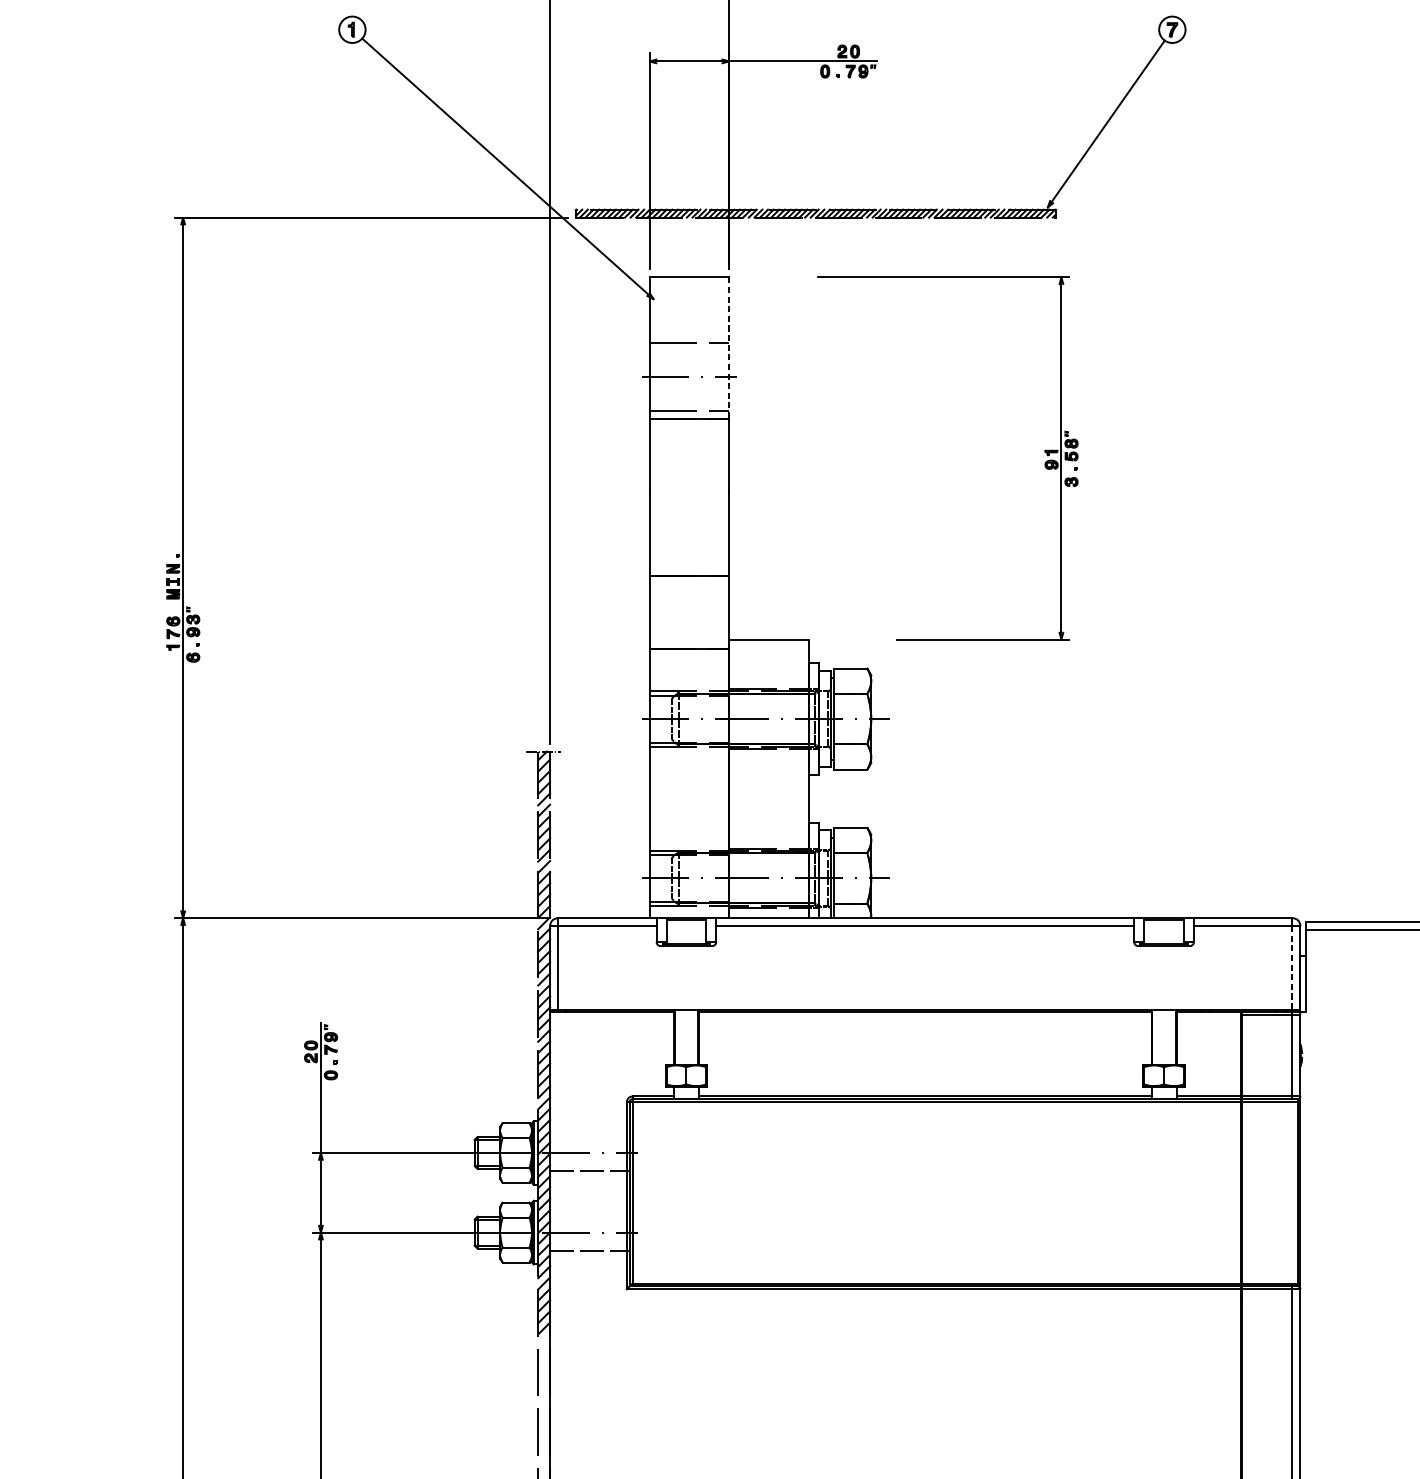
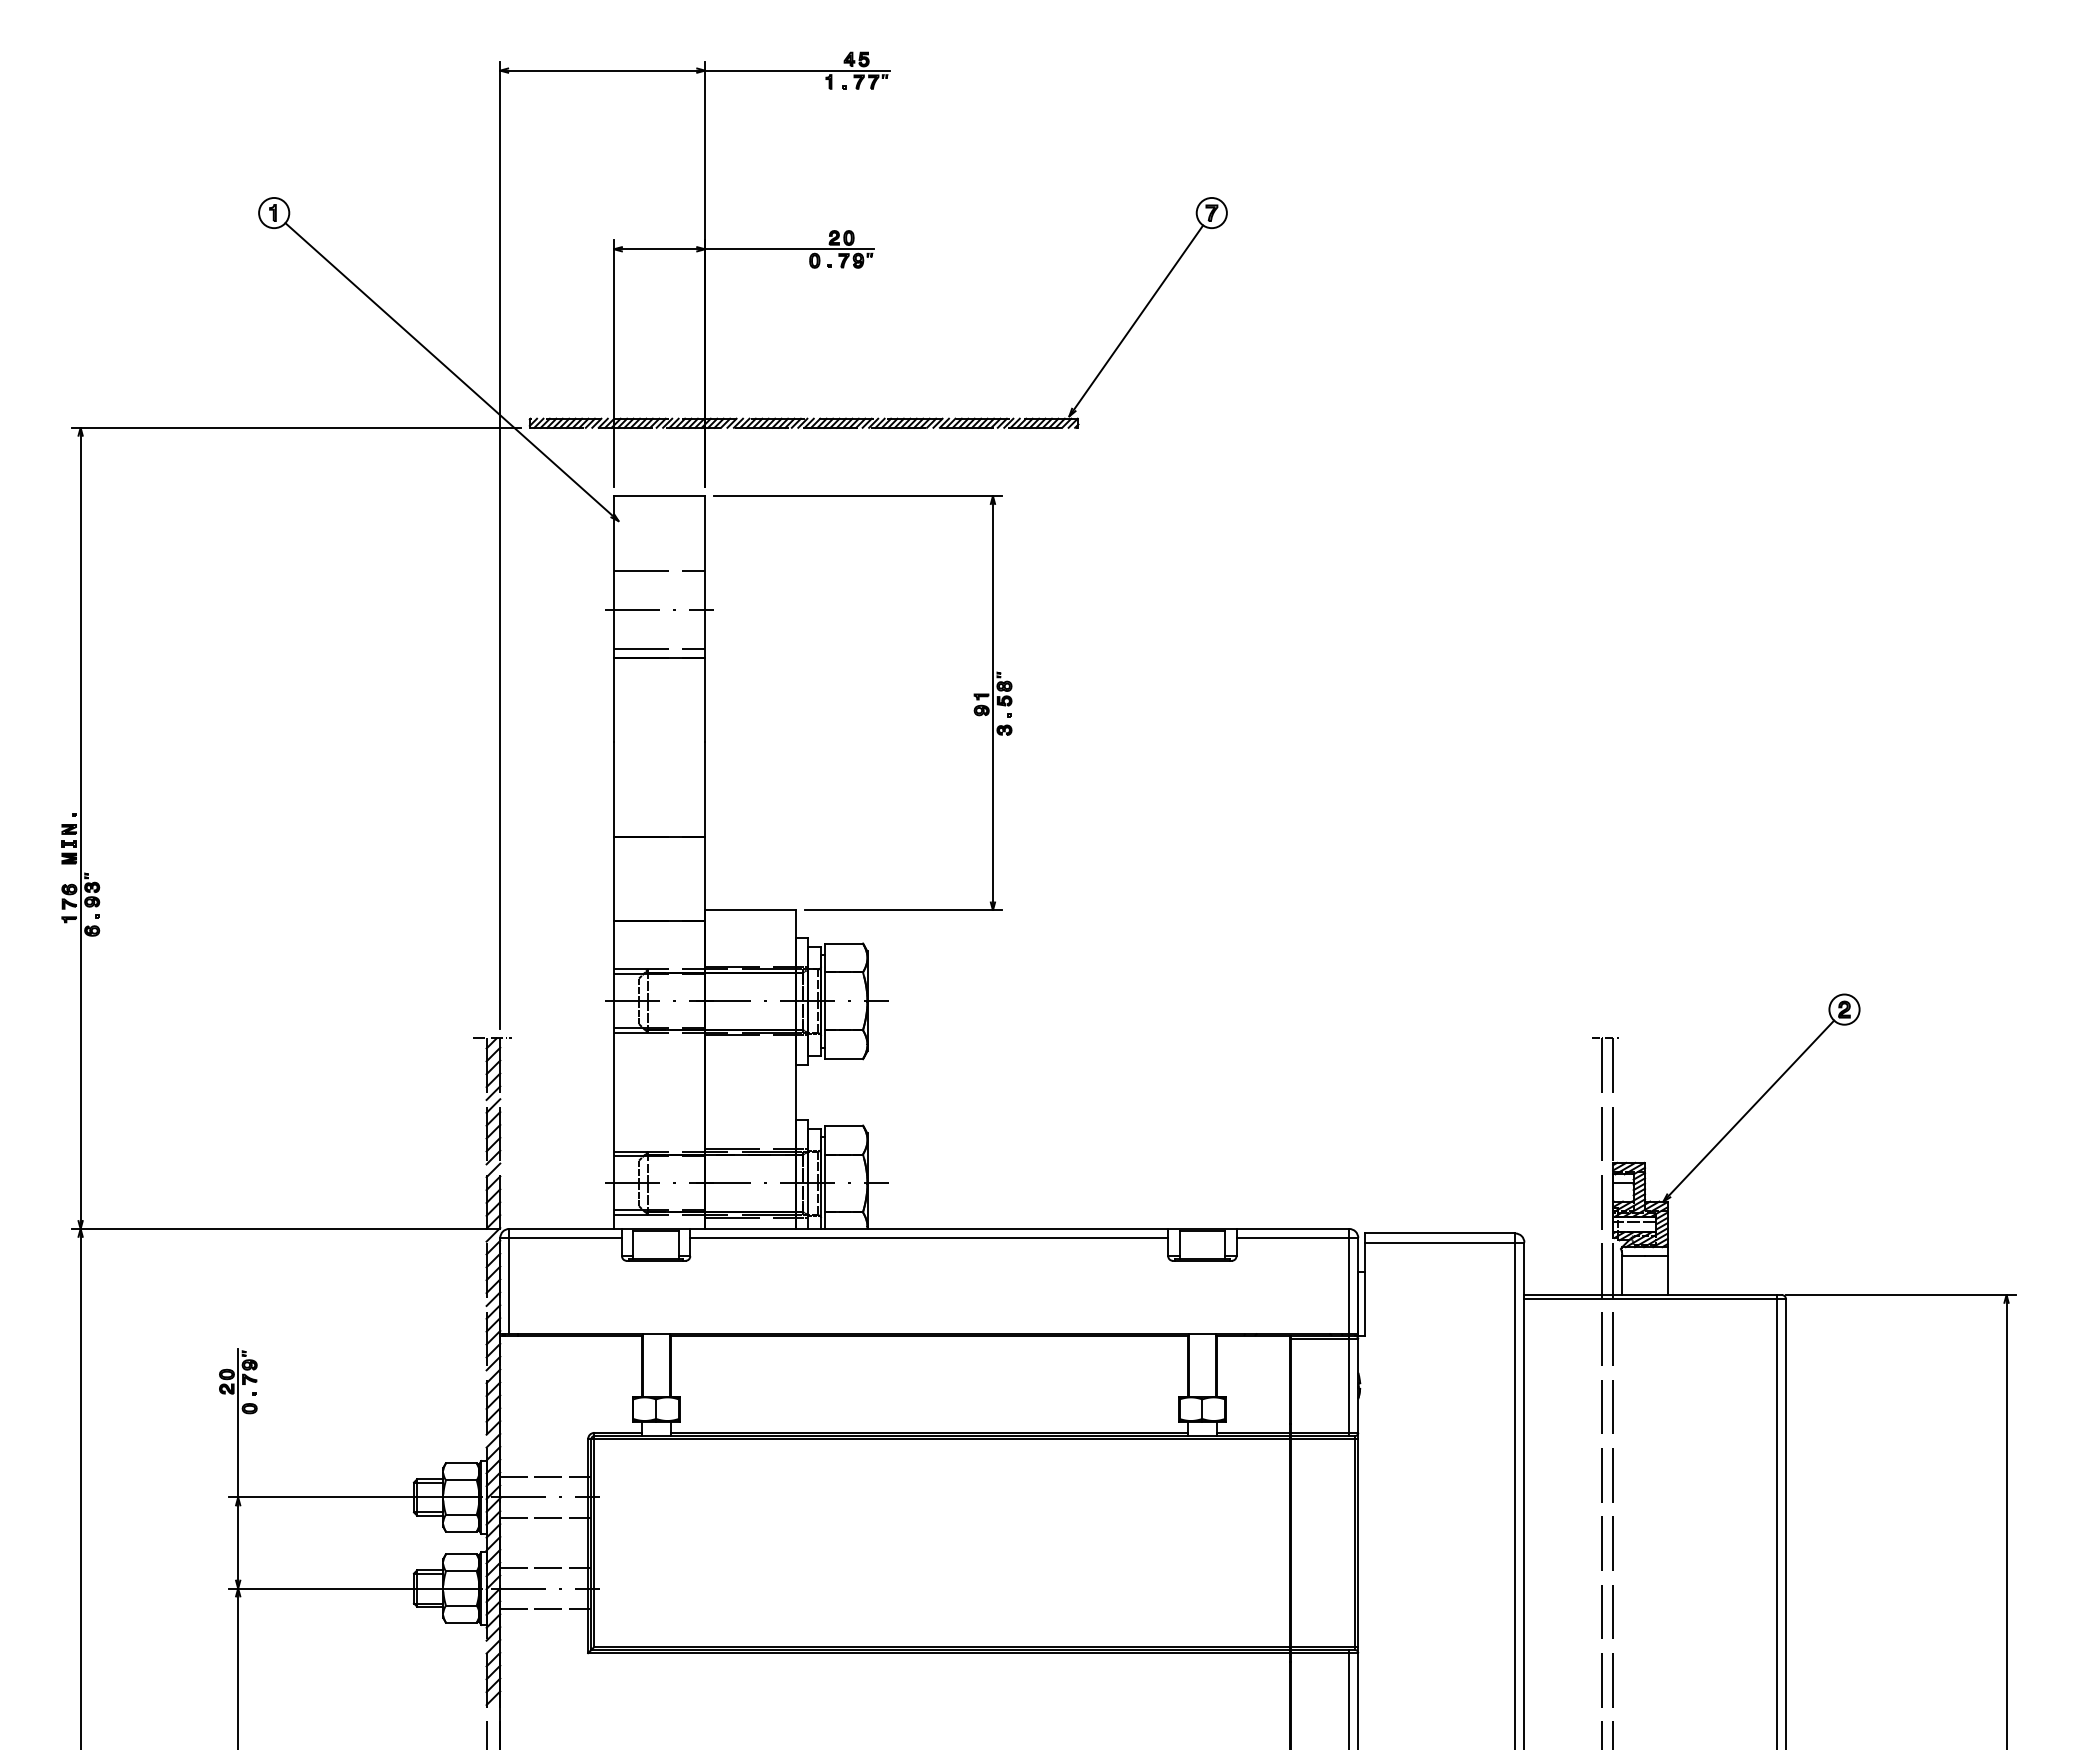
line: (729, 348) -> (705, 577), dashed -> solid
part: (1044, 452) -> (973, 696), moved
line: (1292, 967) -> (1349, 1285), dashed -> solid
line: (589, 1135) -> (545, 1477), added
line: (589, 1215) -> (545, 1568), added

